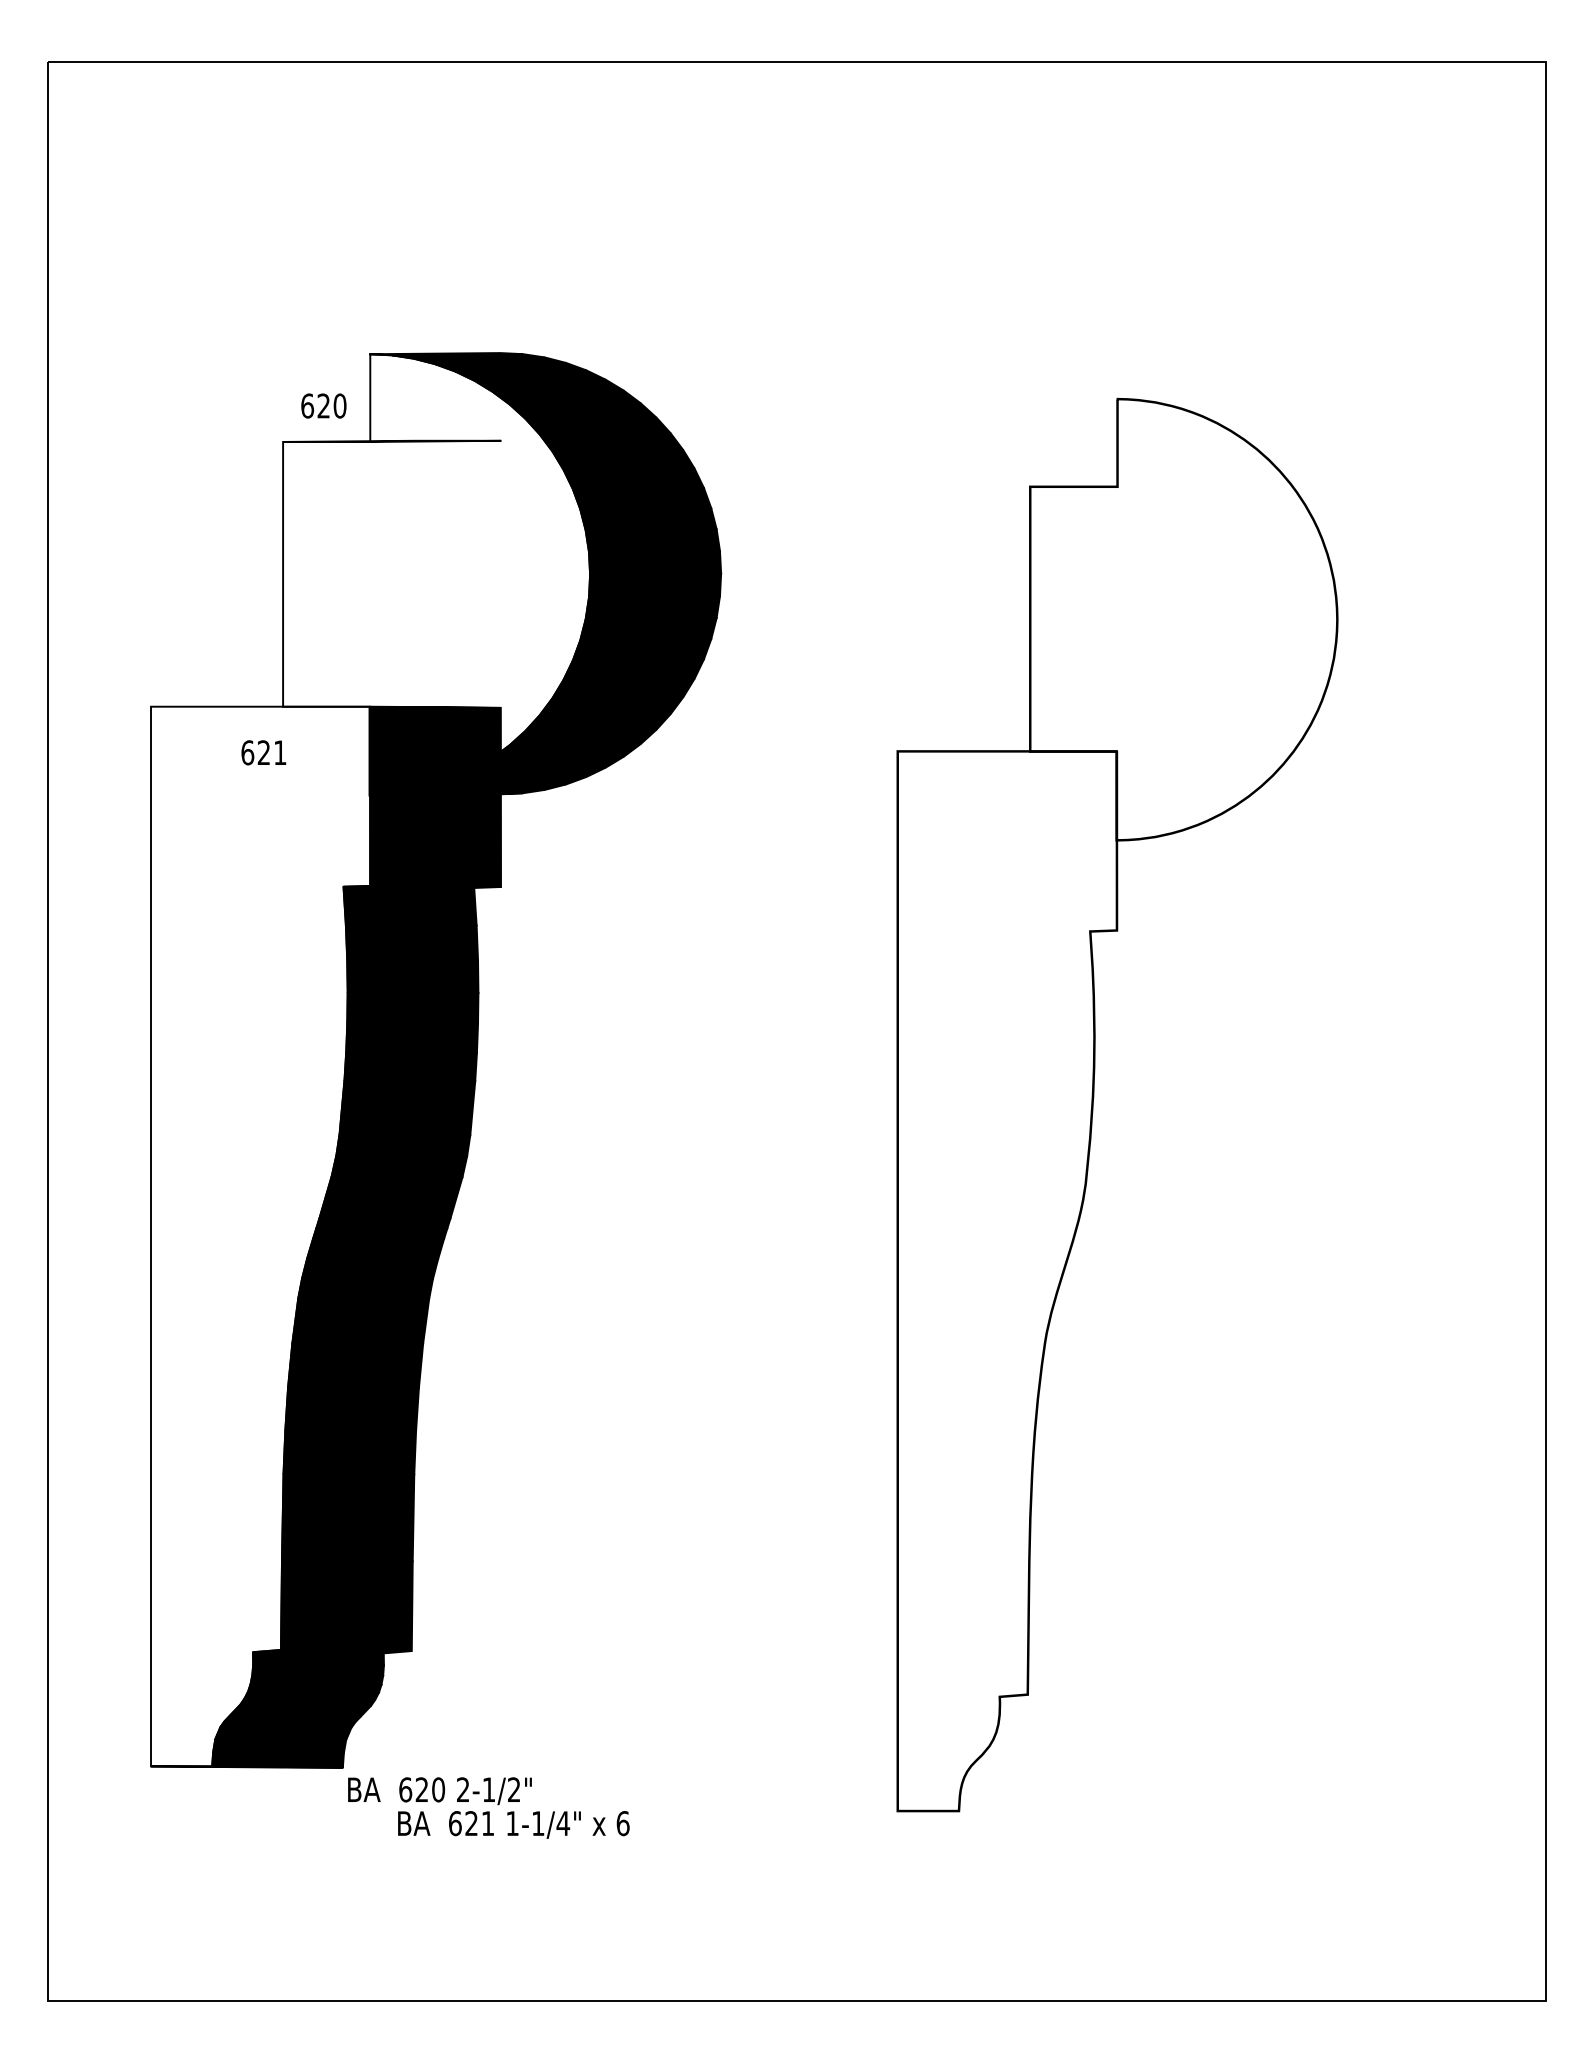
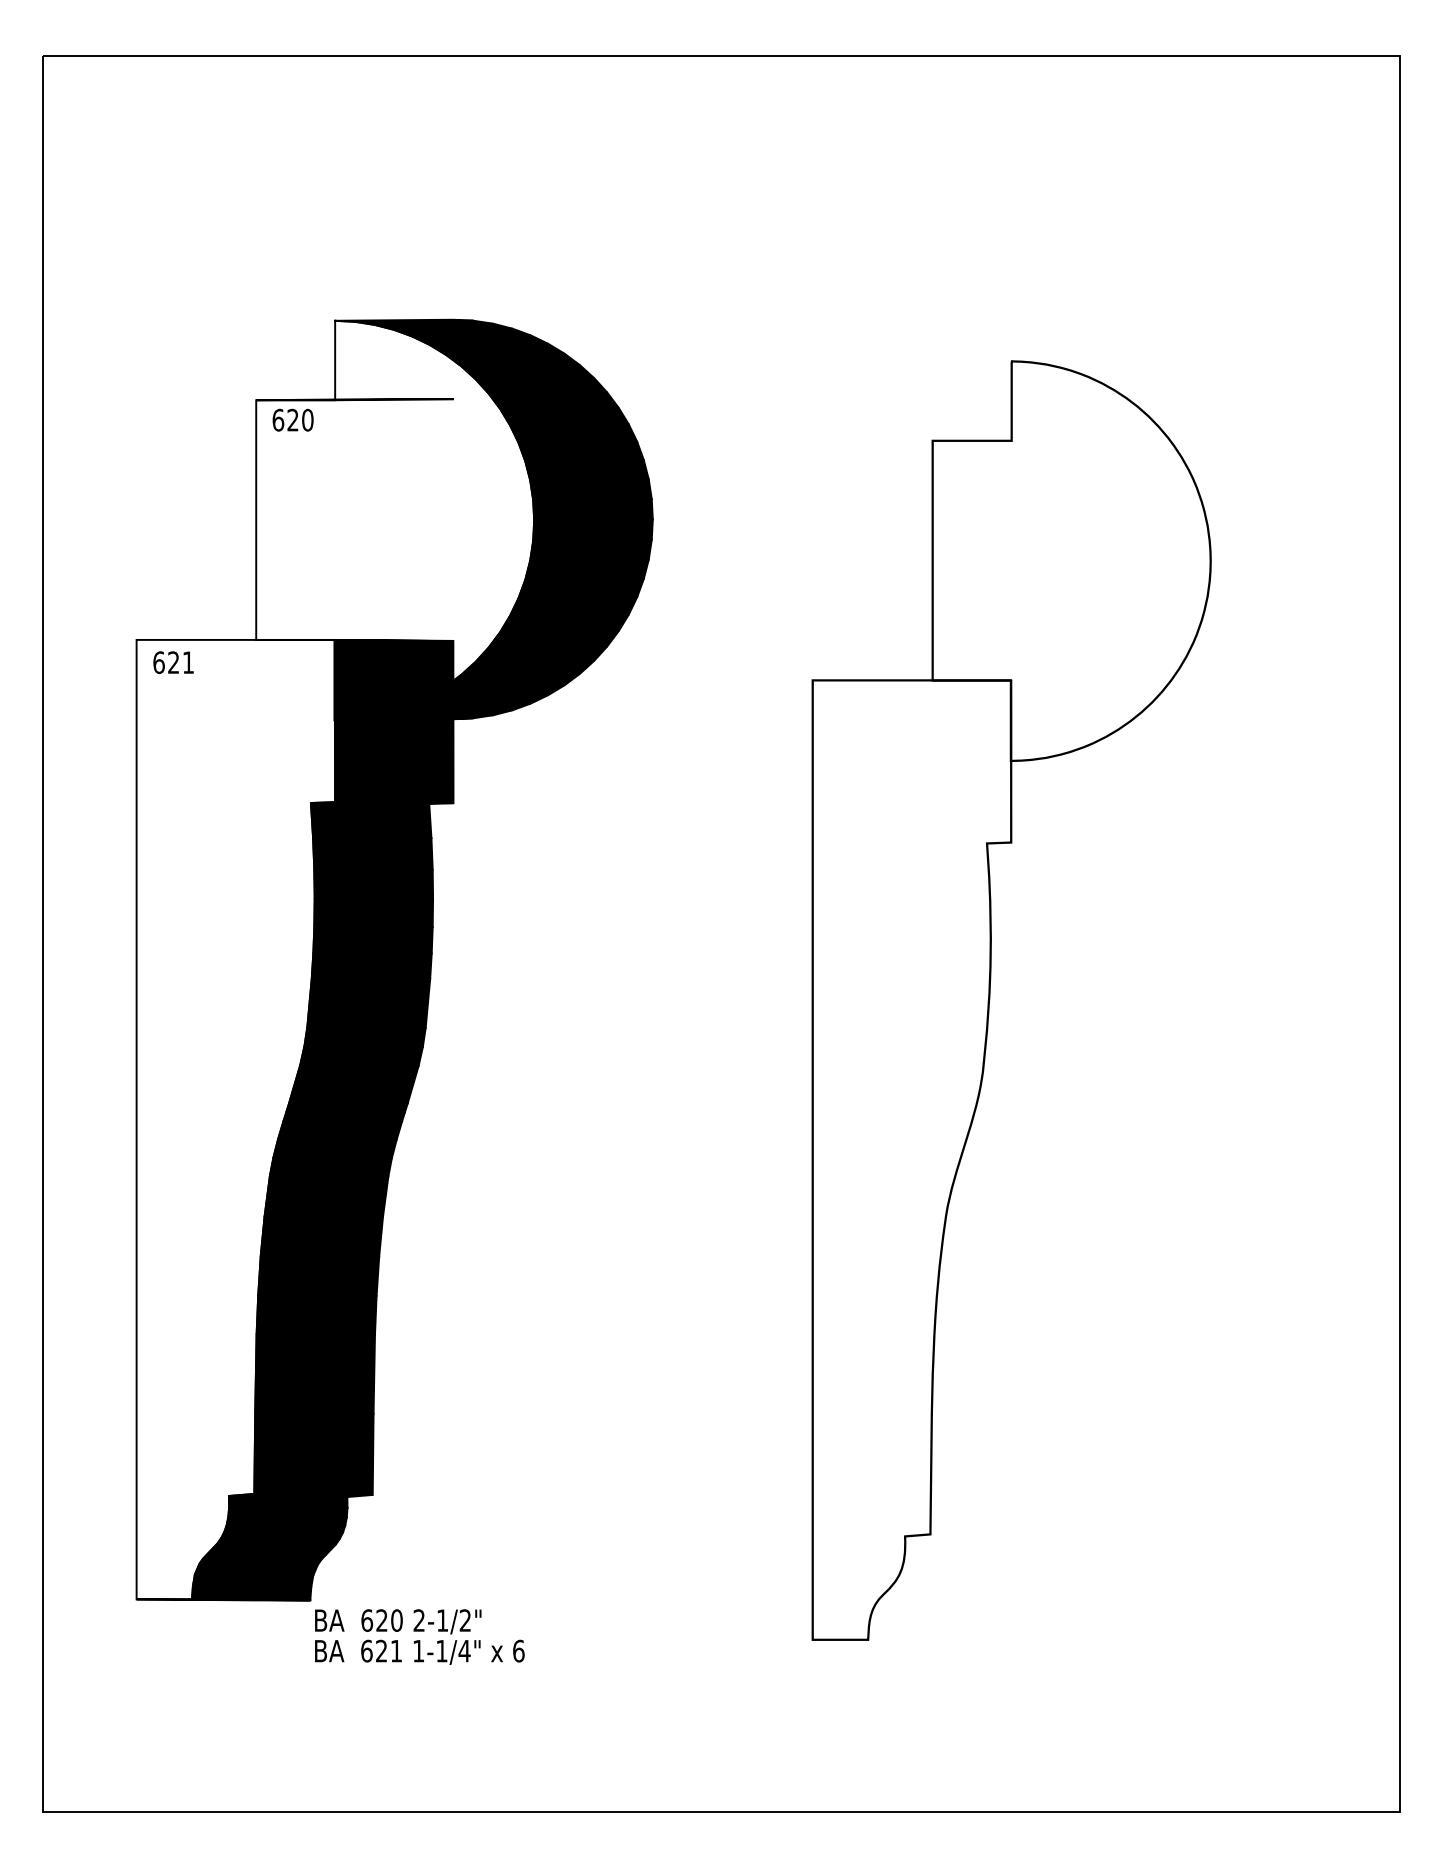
text: (323, 405) -> (292, 419), moved
text: (263, 752) -> (173, 662), moved
text: (513, 1824) -> (419, 1651), moved

